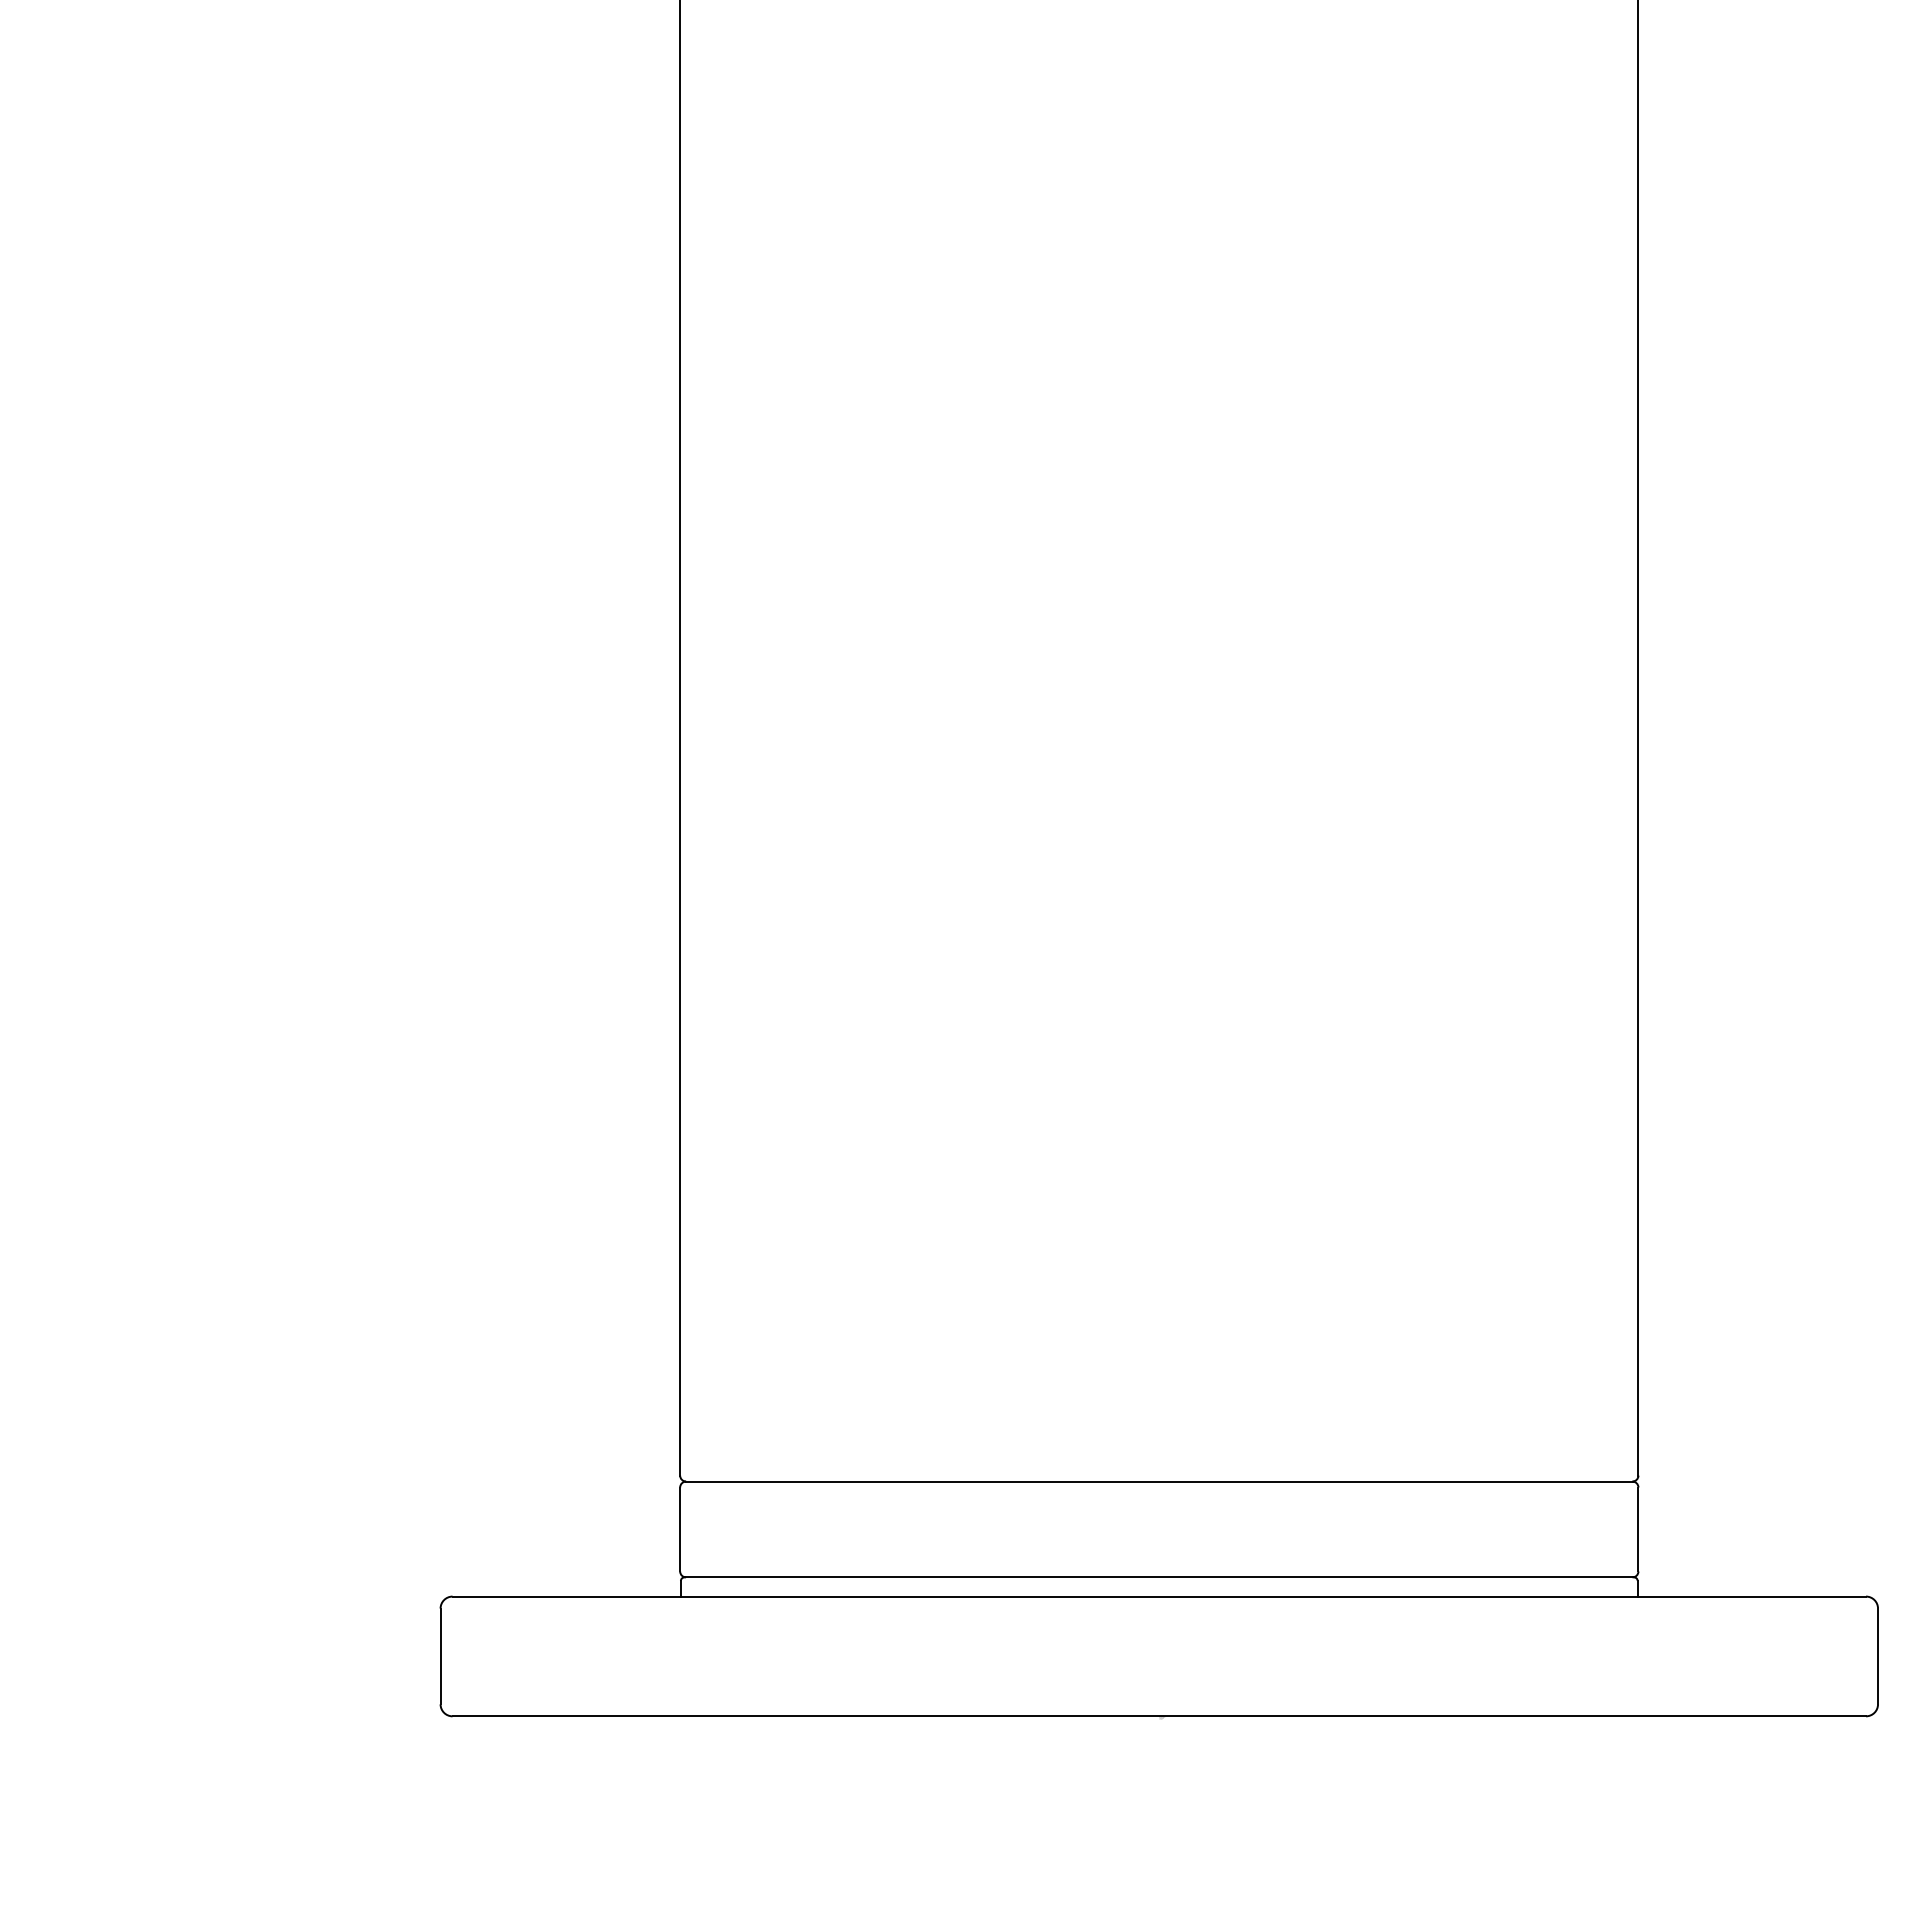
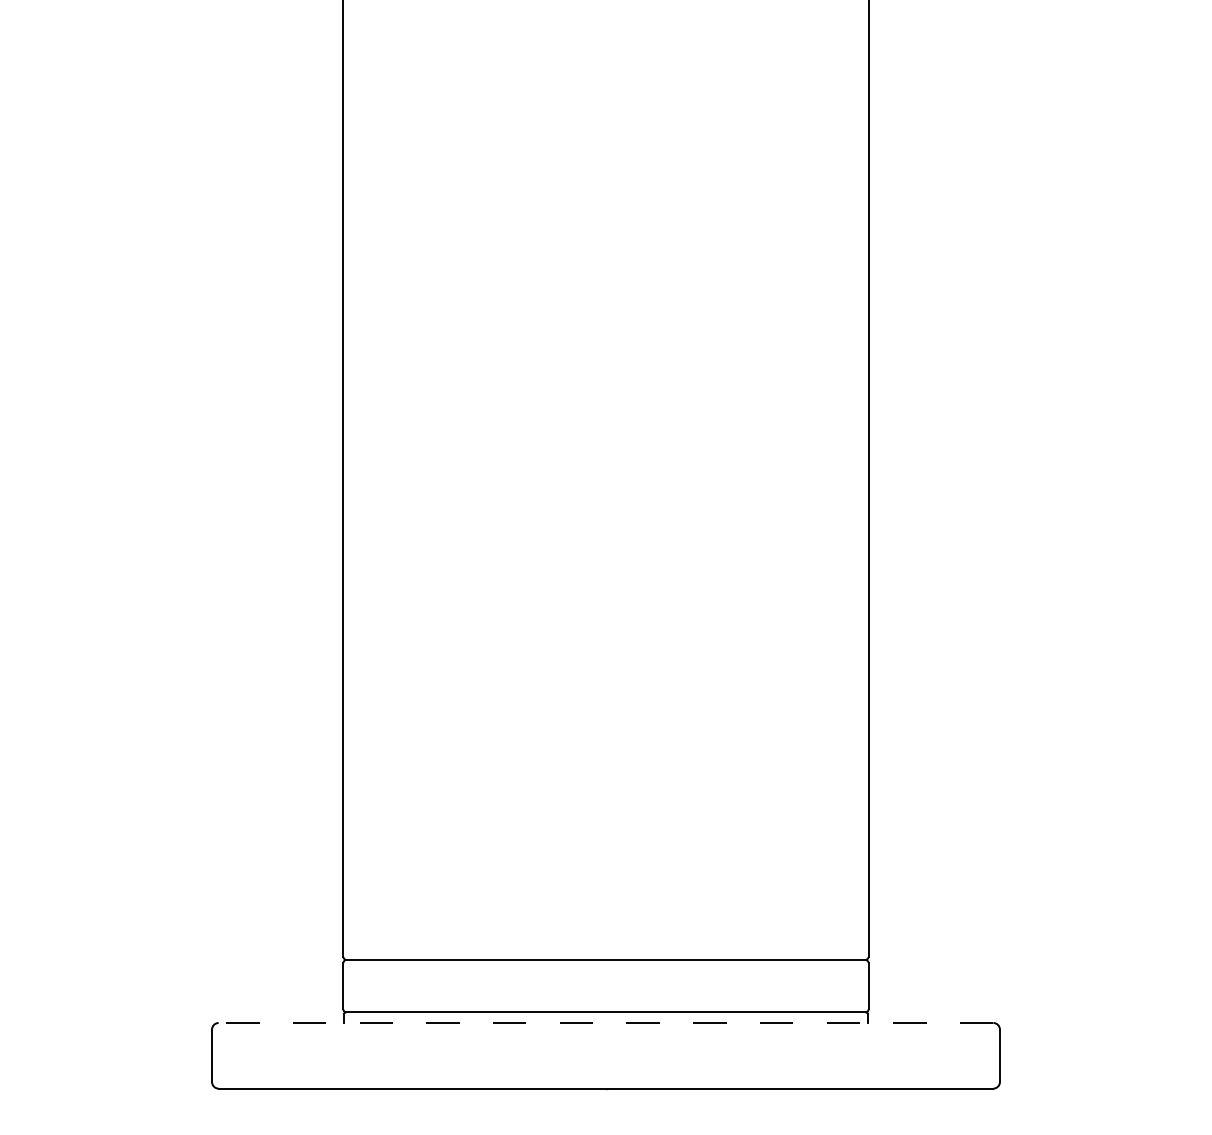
line: (1158, 1597) -> (605, 1023), solid -> dashed

